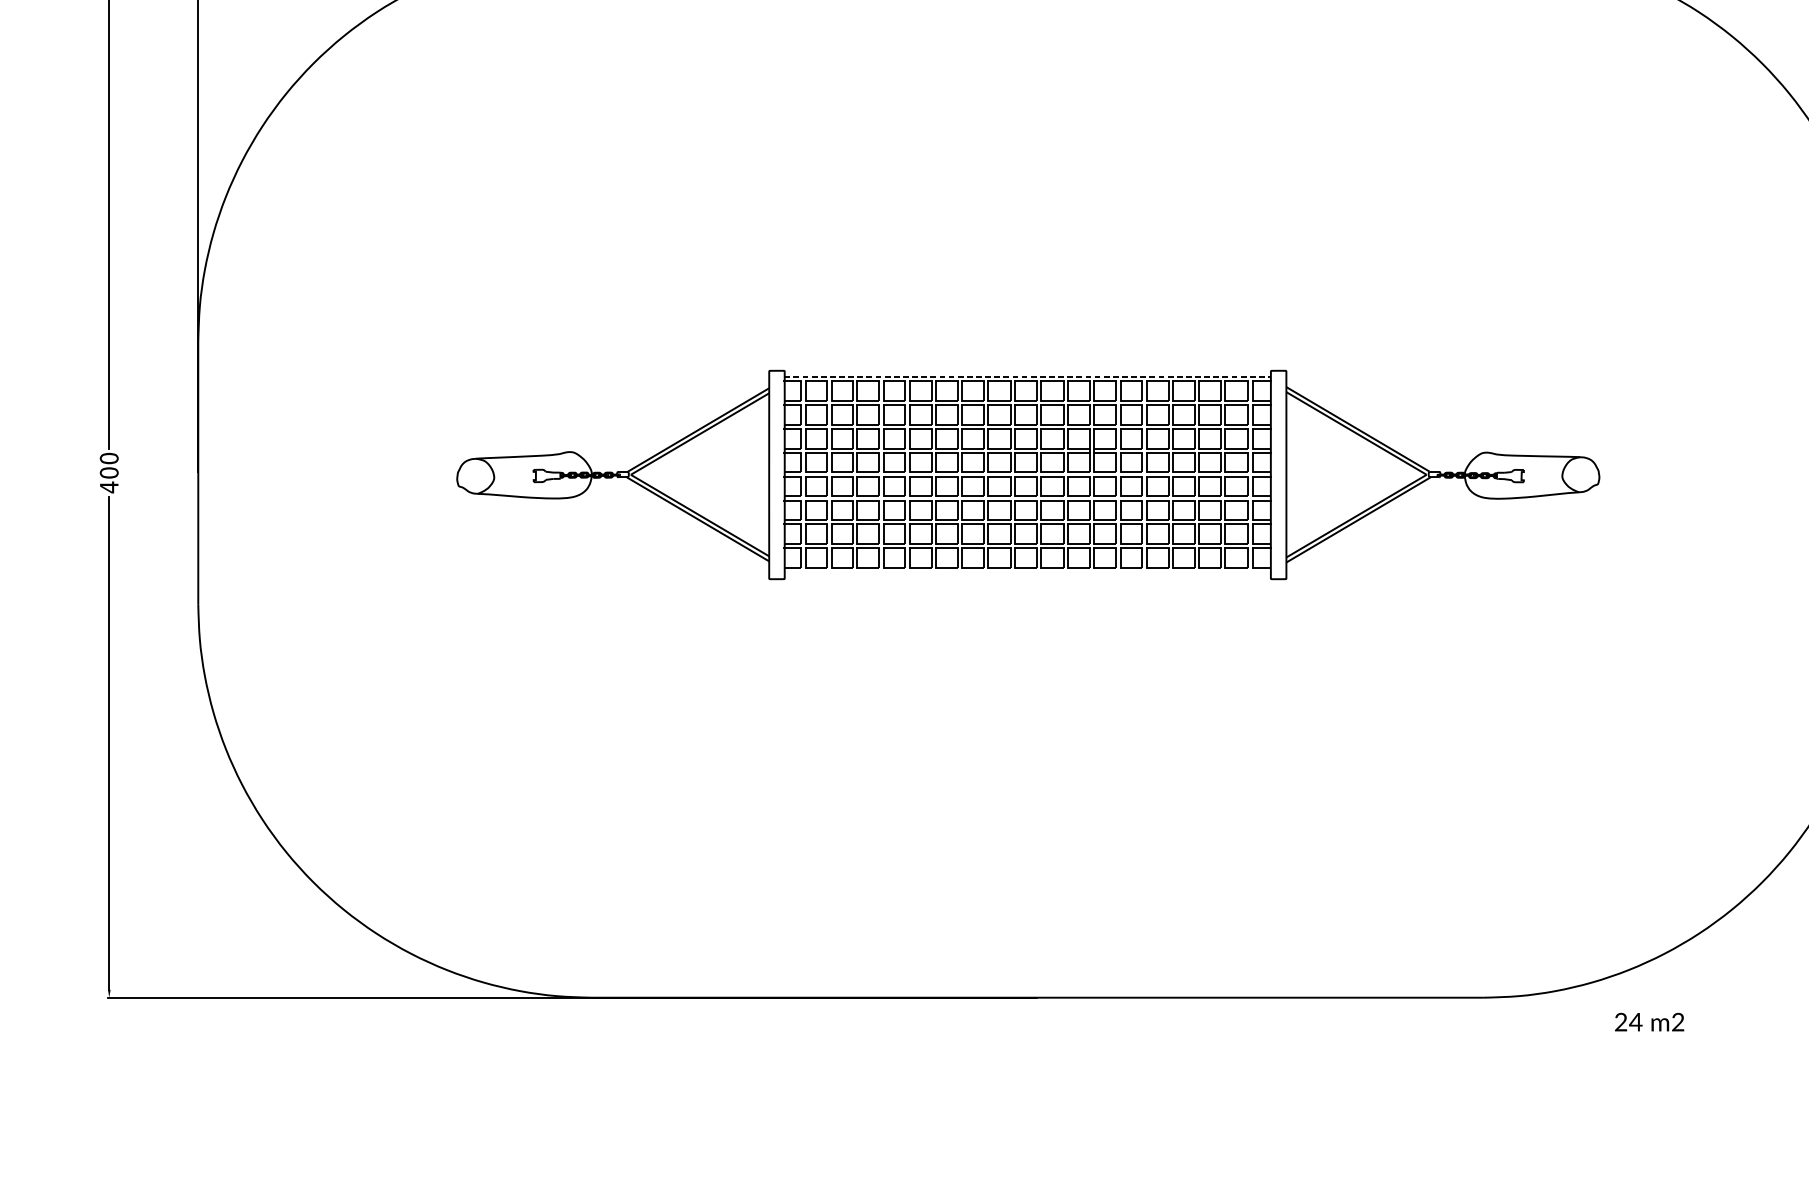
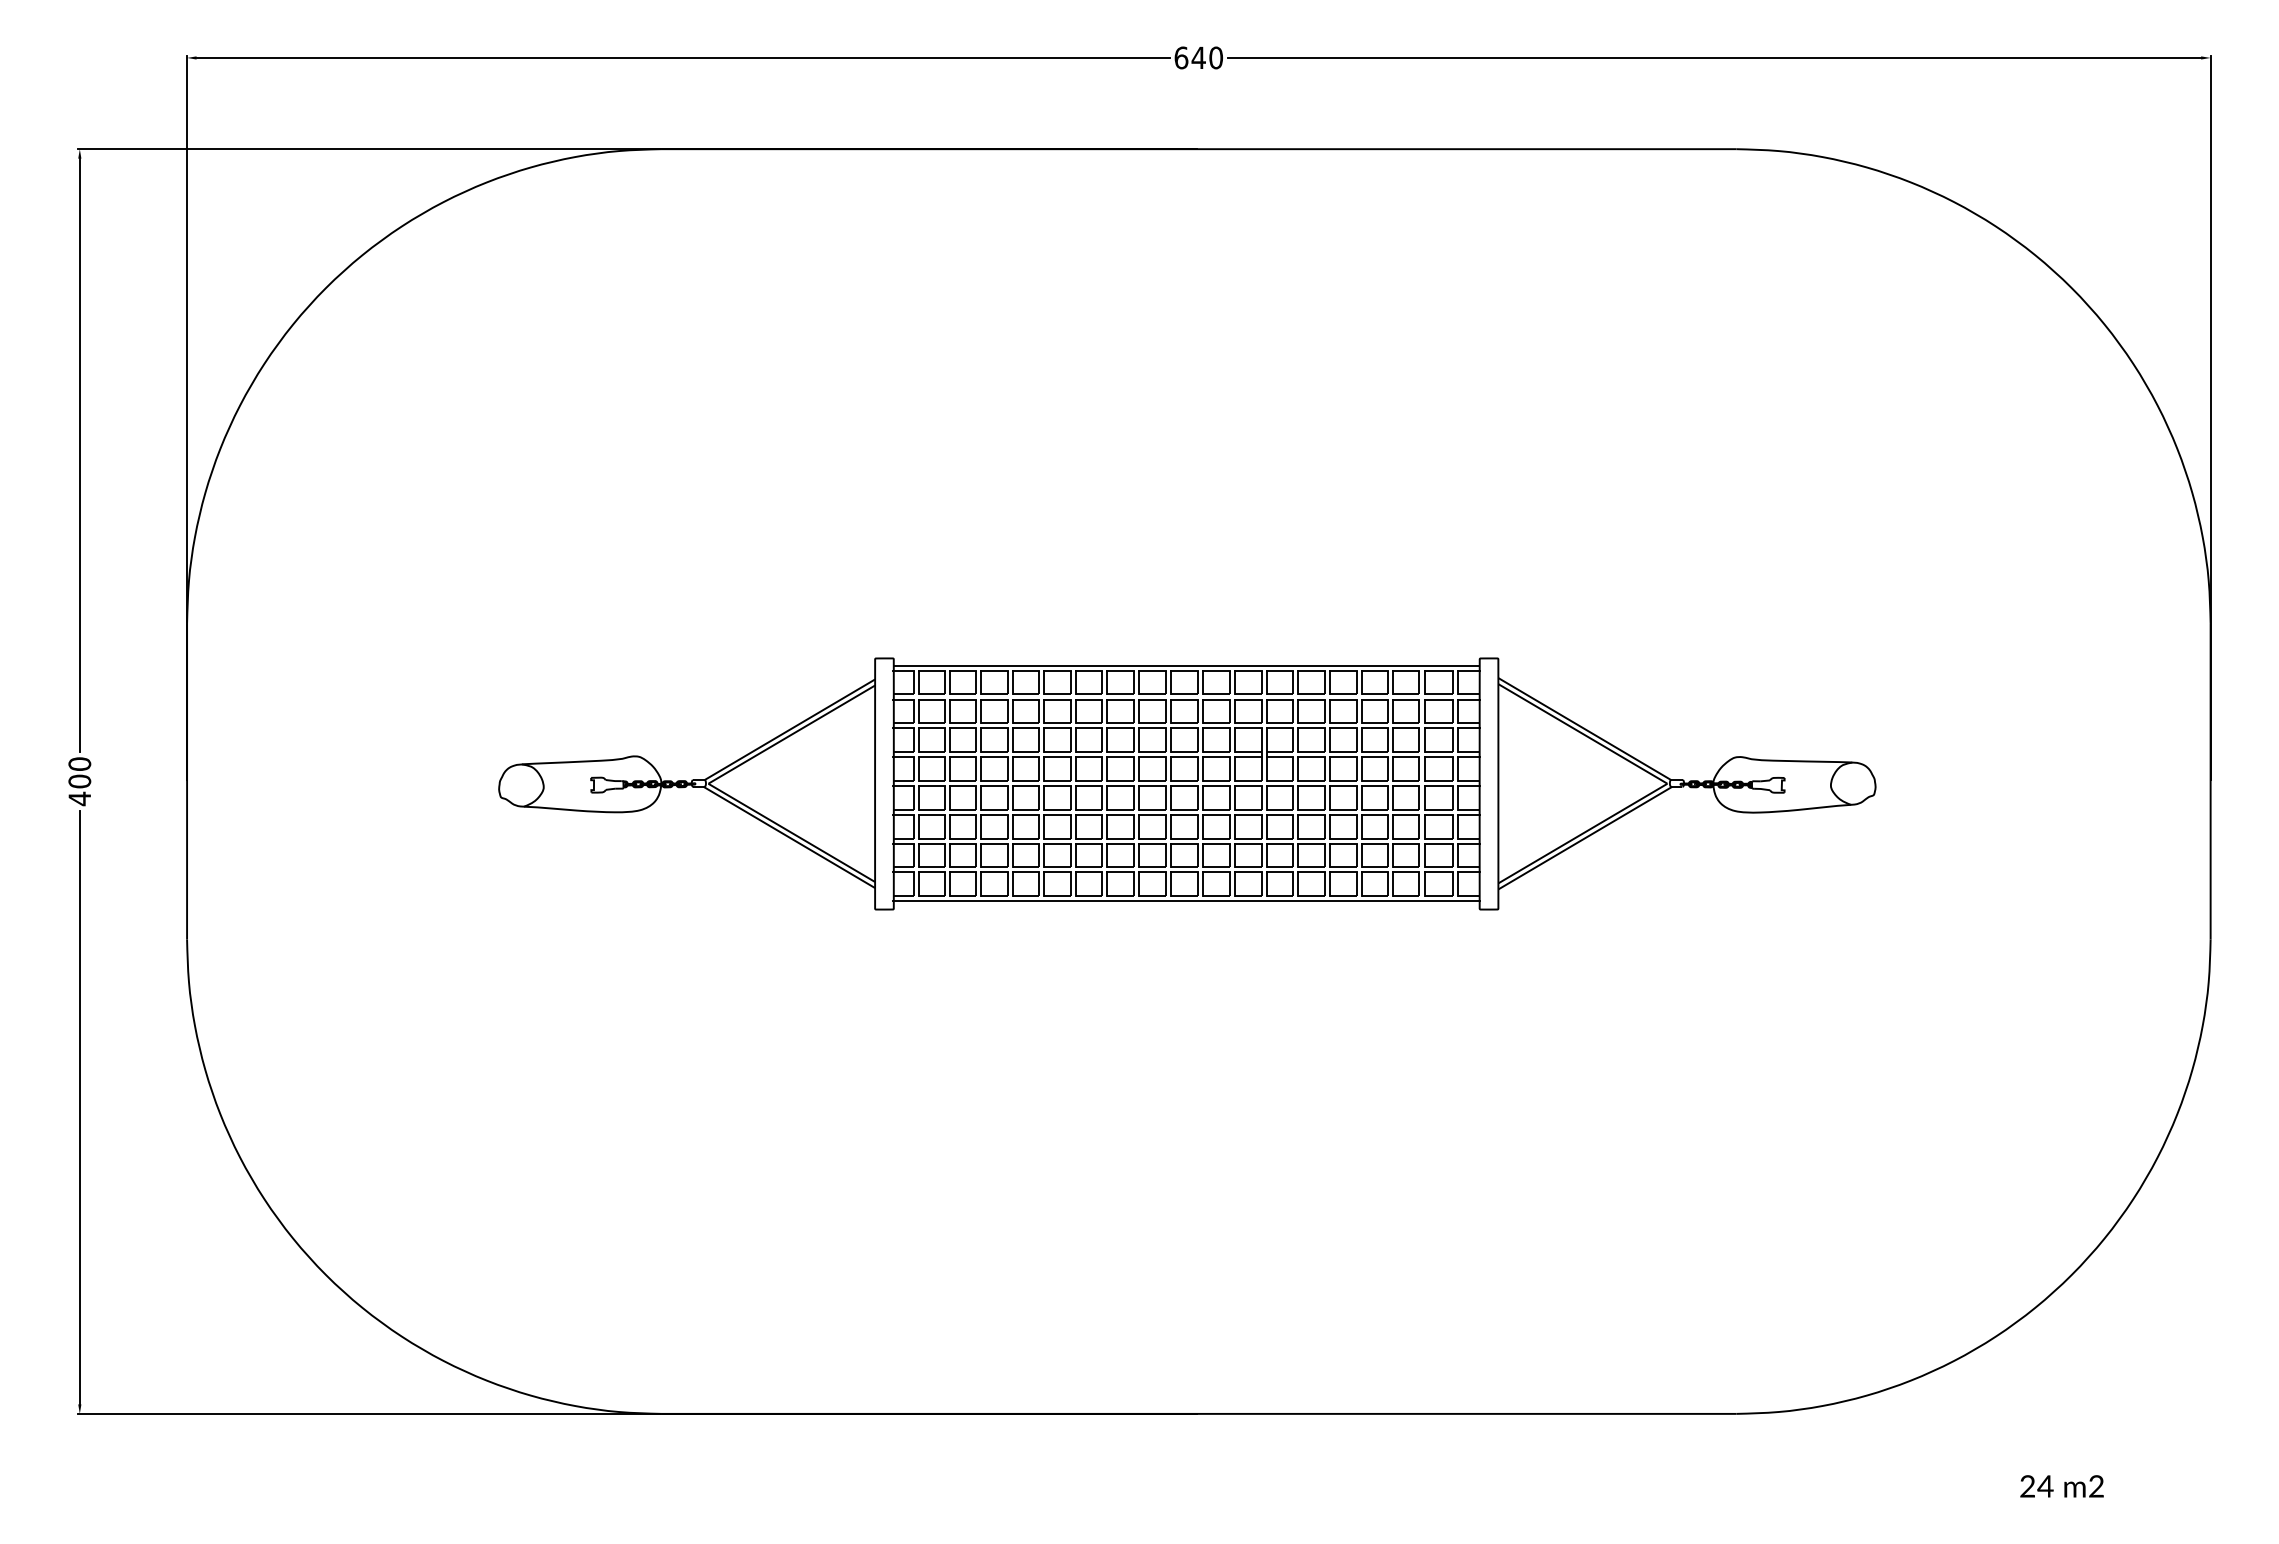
line: (1028, 376) -> (1187, 665), dashed -> solid
line: (1027, 572) -> (1186, 901), added
text: (1649, 1022) -> (2061, 1486), moved

